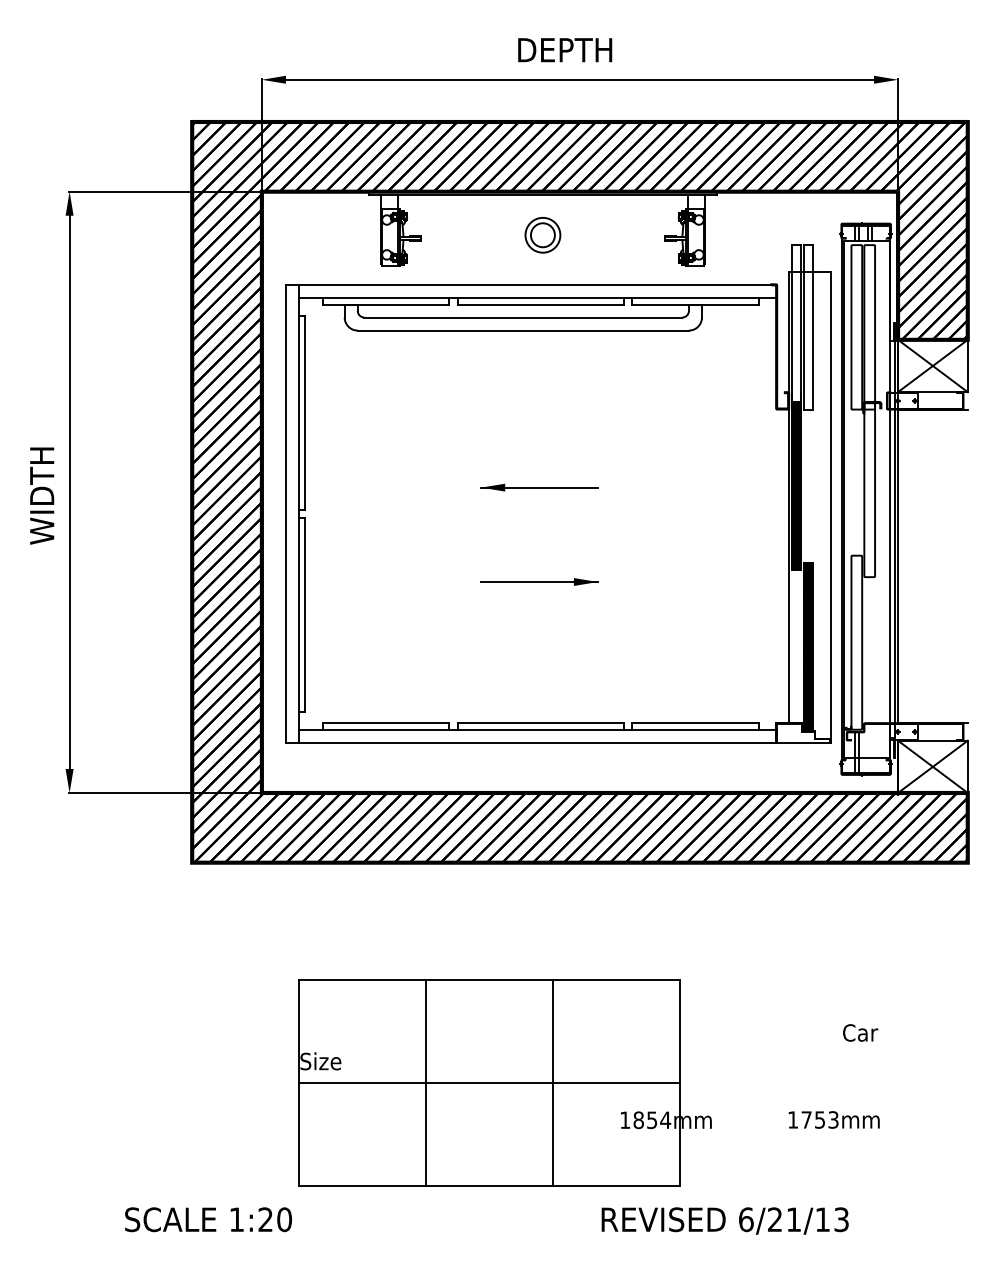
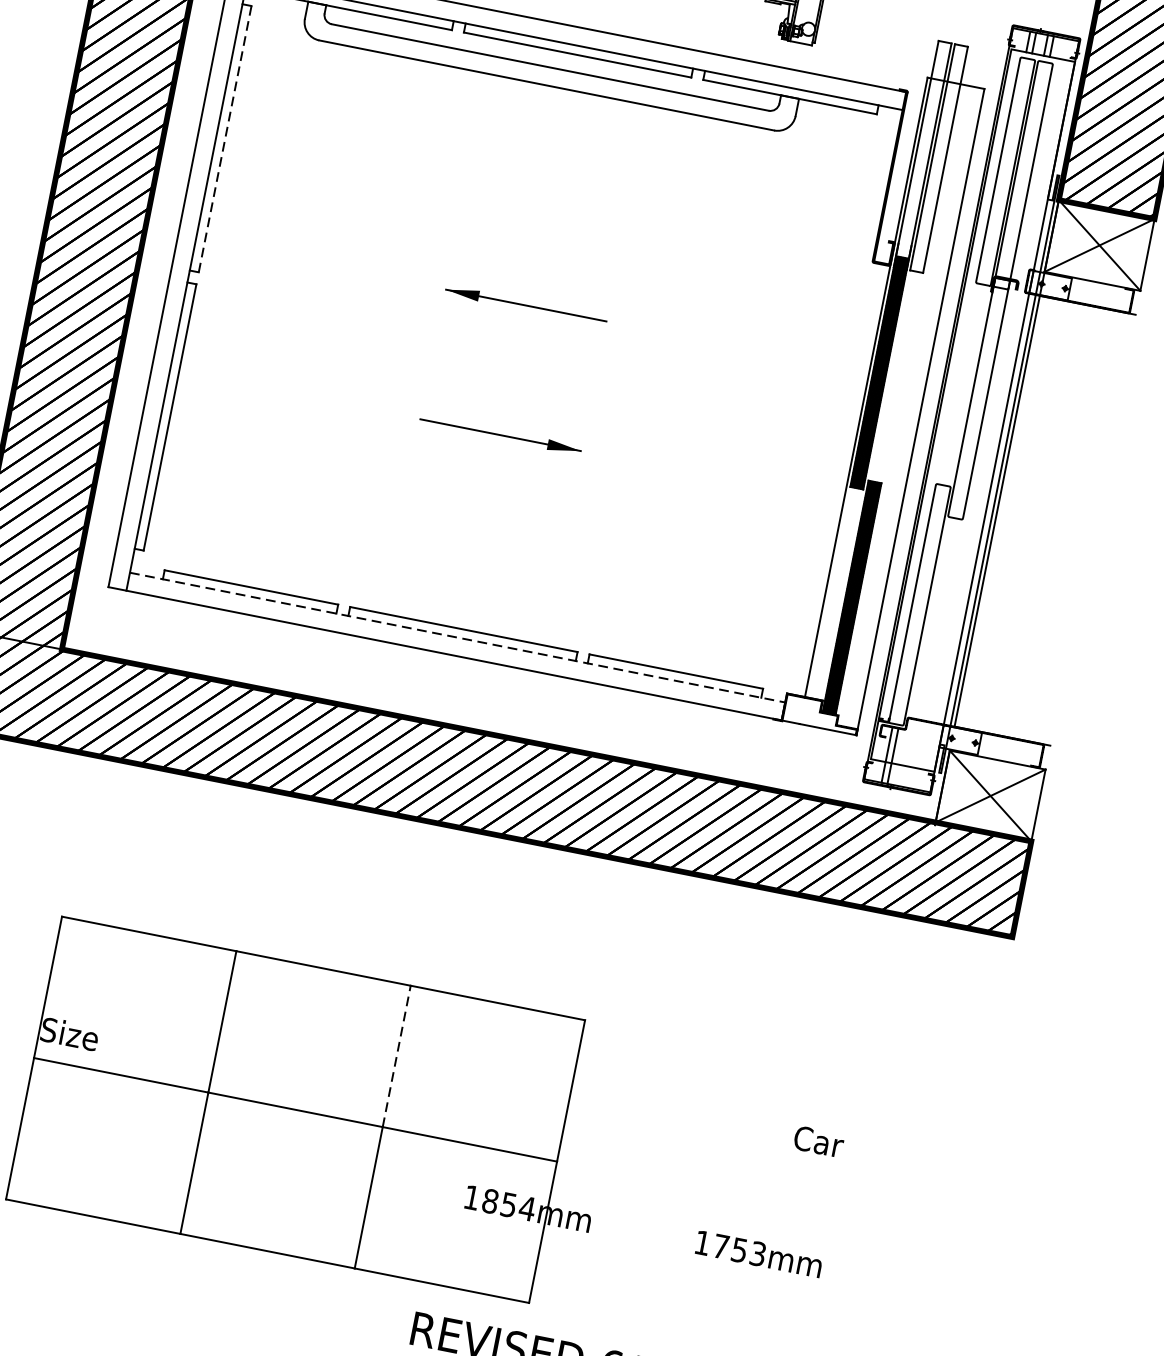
line: (305, 412) -> (225, 138), solid -> dashed
line: (537, 729) -> (457, 637), solid -> dashed
line: (552, 1031) -> (396, 1056), solid -> dashed

